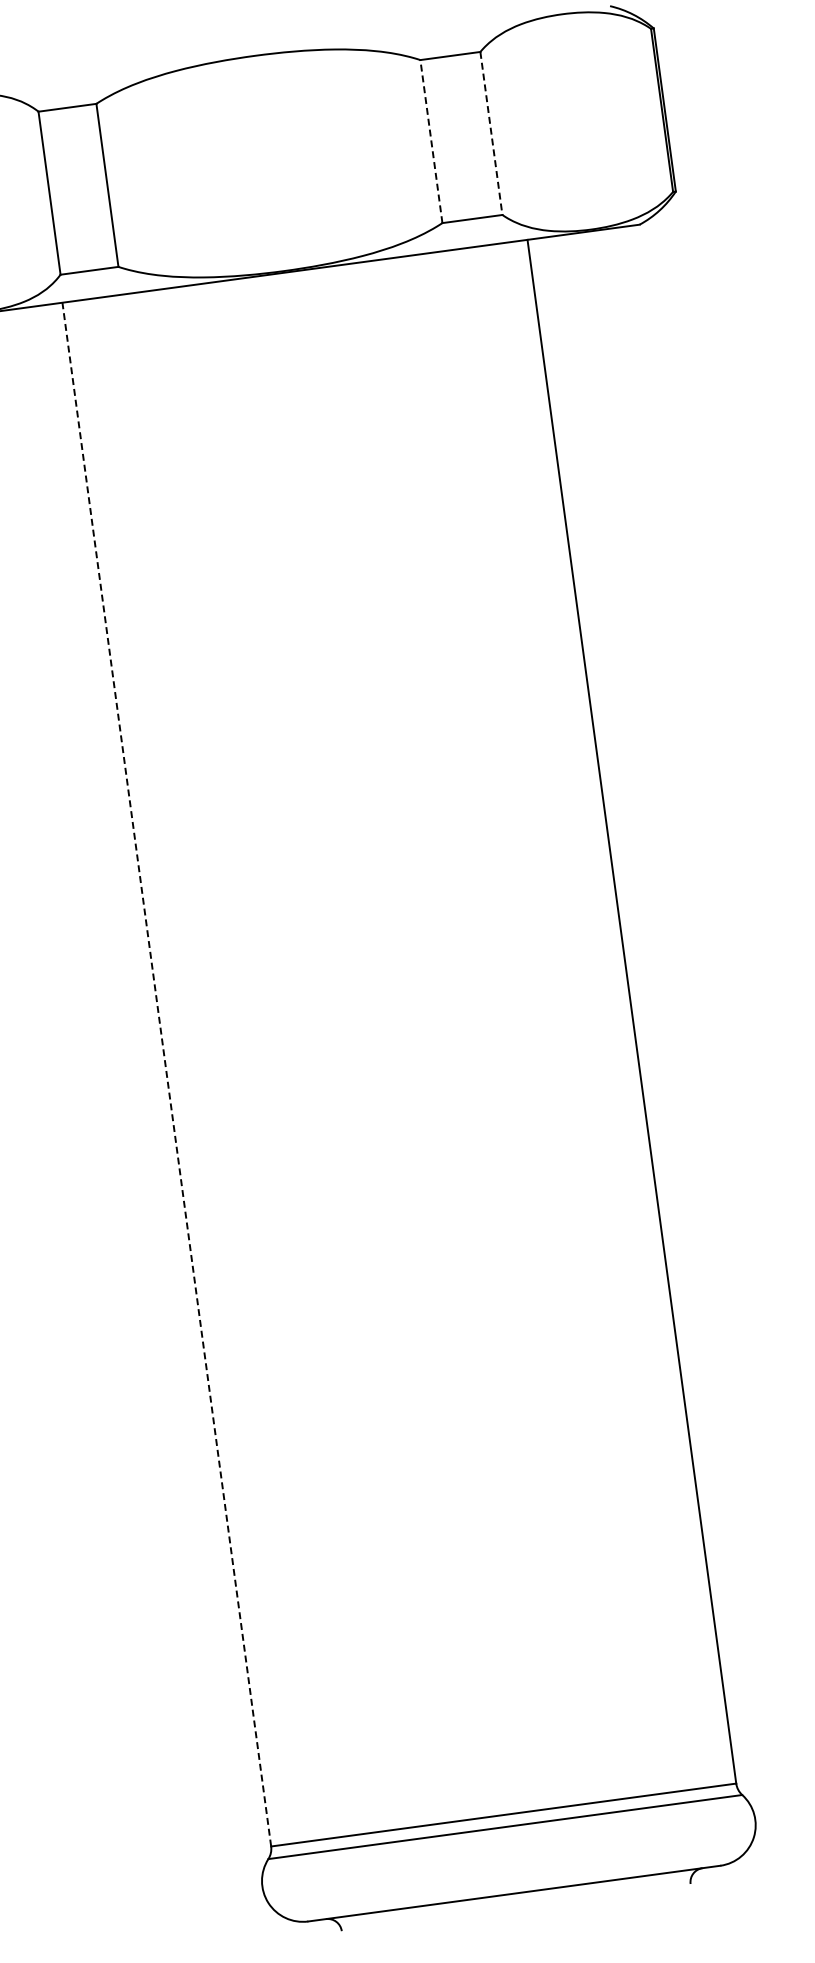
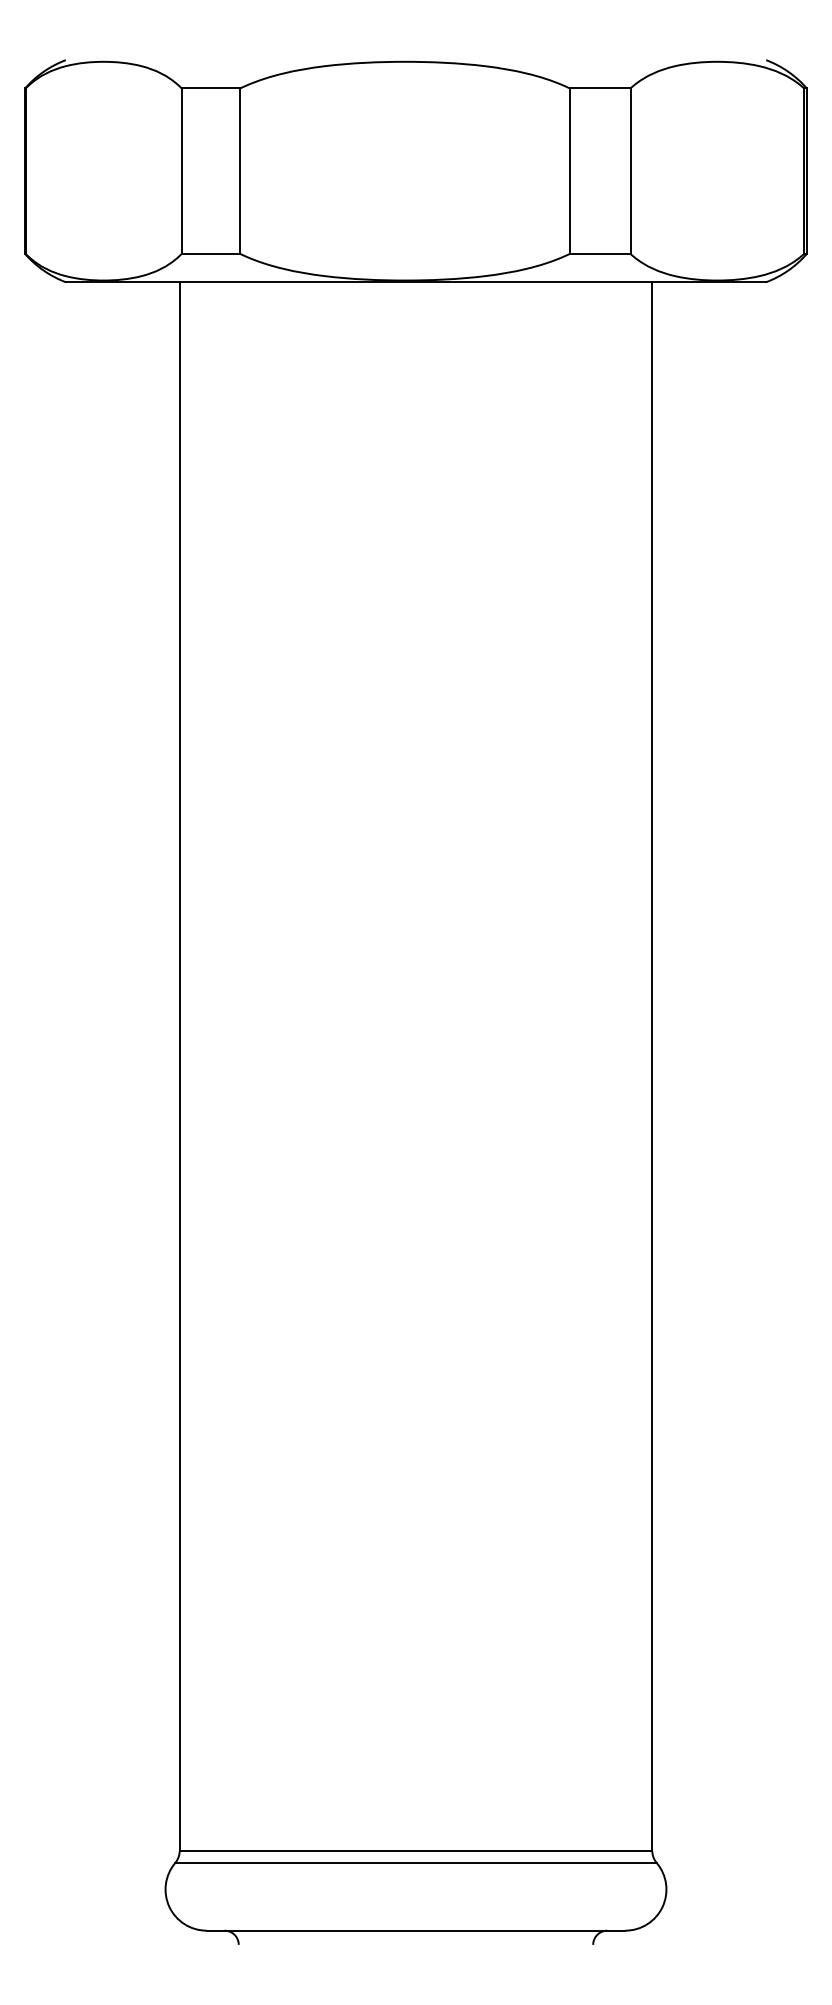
line: (491, 133) -> (630, 171), dashed -> solid
line: (431, 141) -> (569, 171), dashed -> solid
line: (166, 1074) -> (179, 1066), dashed -> solid

